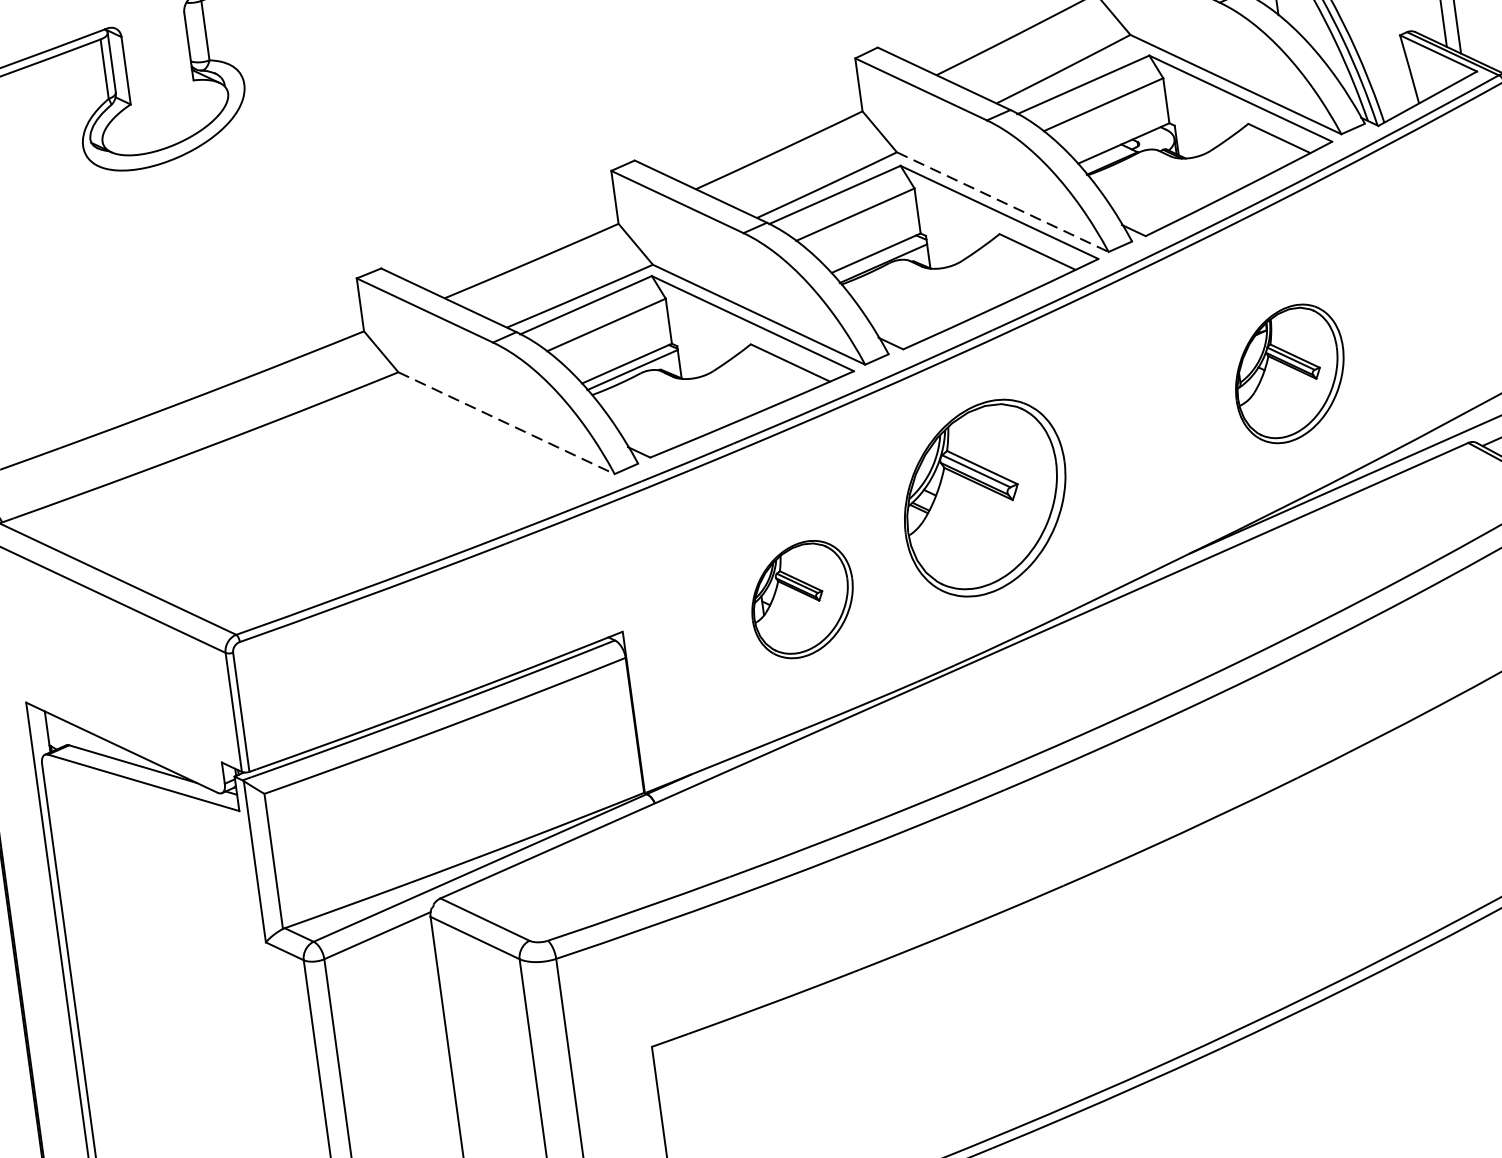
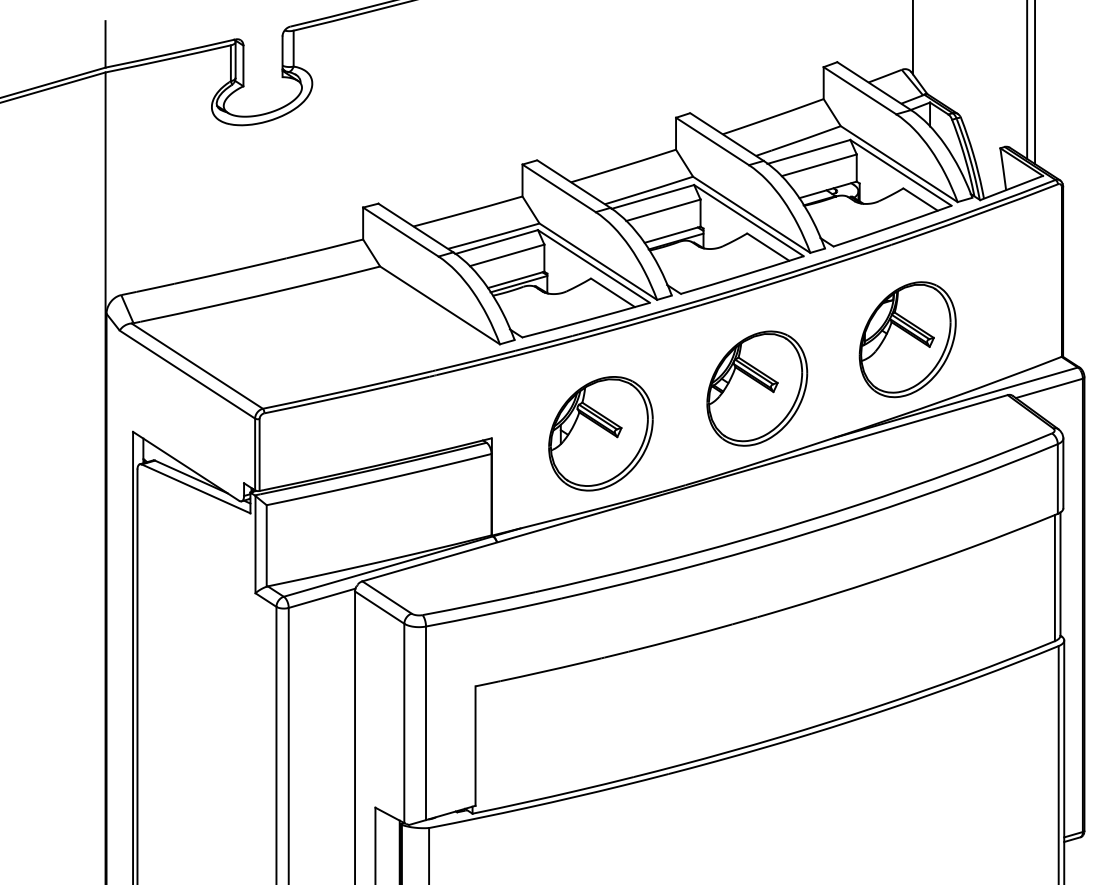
line: (1002, 201) -> (751, 214), dashed -> solid
part: (1289, 373) -> (907, 339), size x1.43
line: (507, 423) -> (440, 305), dashed -> solid
part: (985, 497) -> (757, 388), moved
part: (801, 599) -> (600, 433), size x1.67

